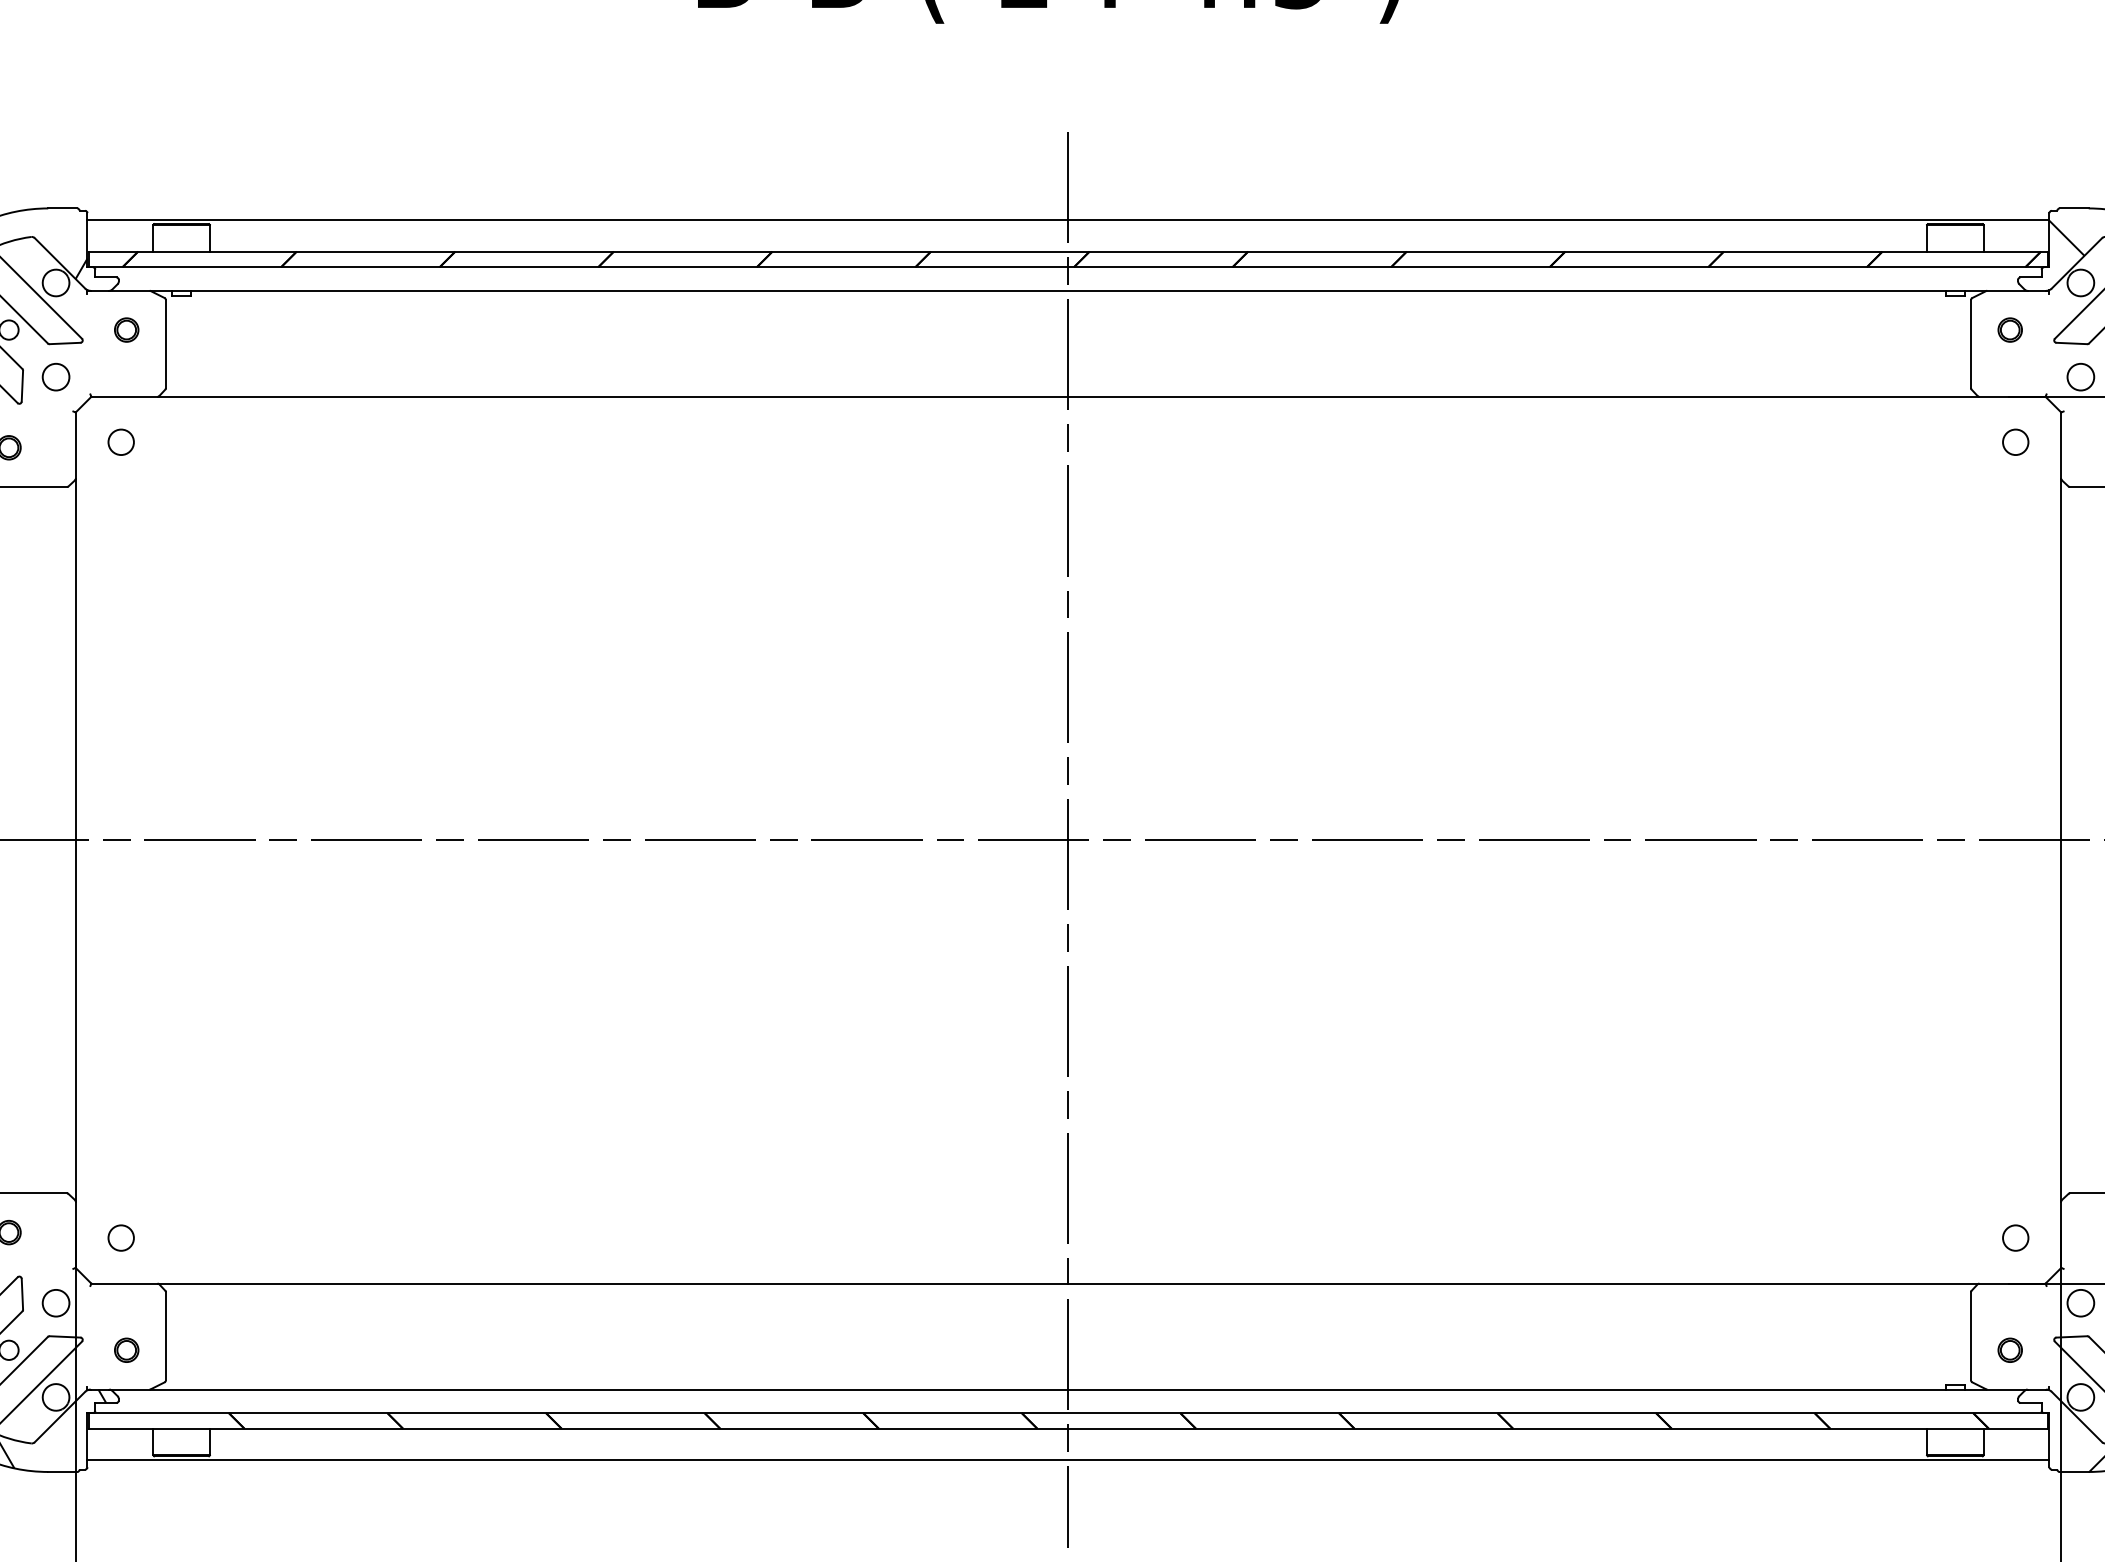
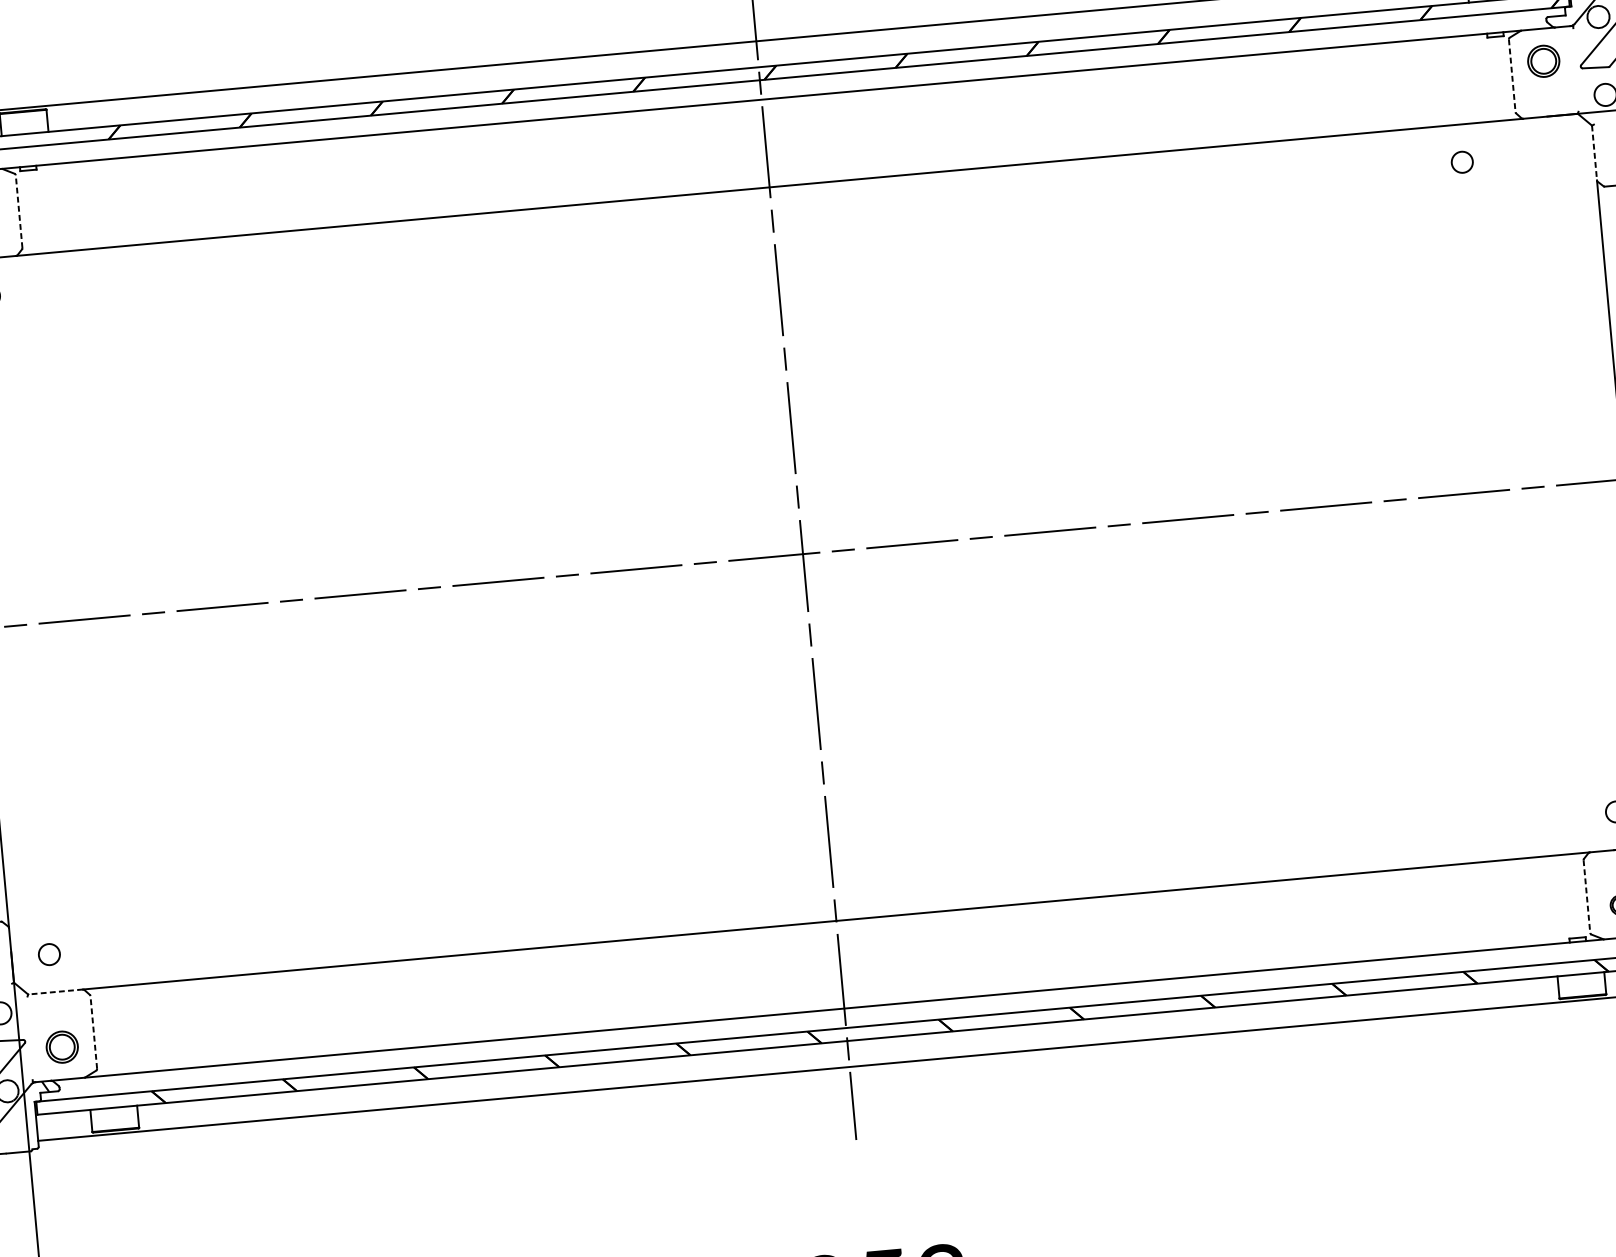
part: (2009, 329) -> (1542, 60), size x1.6
line: (165, 344) -> (18, 212), solid -> dashed
line: (1971, 344) -> (1512, 76), solid -> dashed
circle: (2015, 441) -> (1462, 161), moved
line: (2061, 446) -> (1594, 153), solid -> dashed
line: (124, 1283) -> (55, 991), solid -> dashed
line: (165, 1336) -> (93, 1032), solid -> dashed
line: (1971, 1336) -> (1587, 896), solid -> dashed
part: (126, 1349) -> (62, 1046), size x1.6

